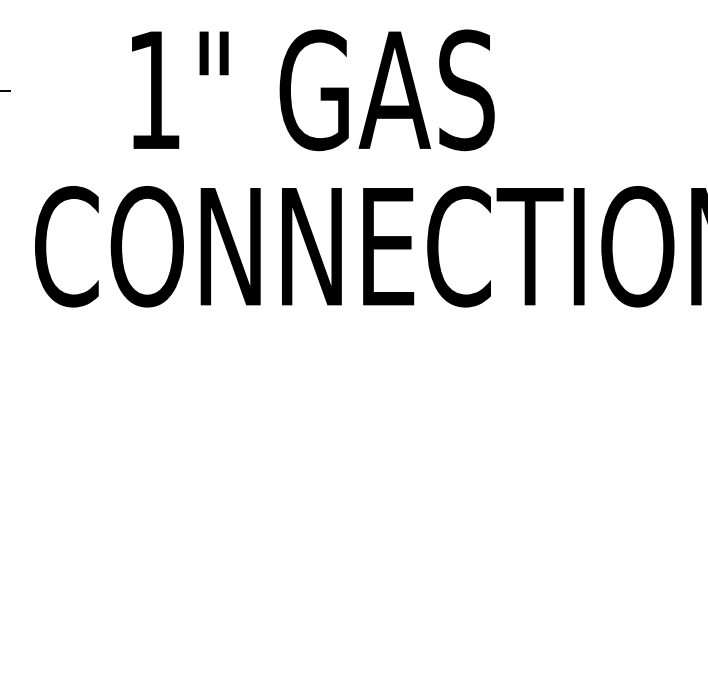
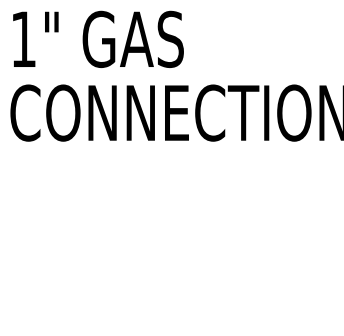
text: (313, 88) -> (98, 38), moved

